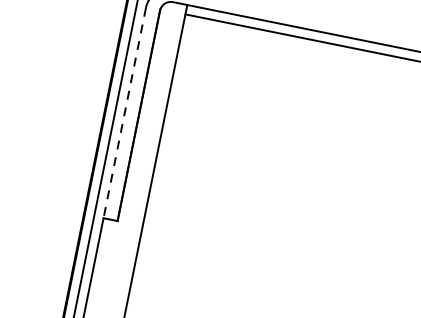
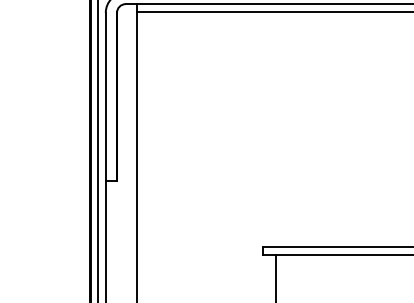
line: (124, 113) -> (105, 97), dashed -> solid

